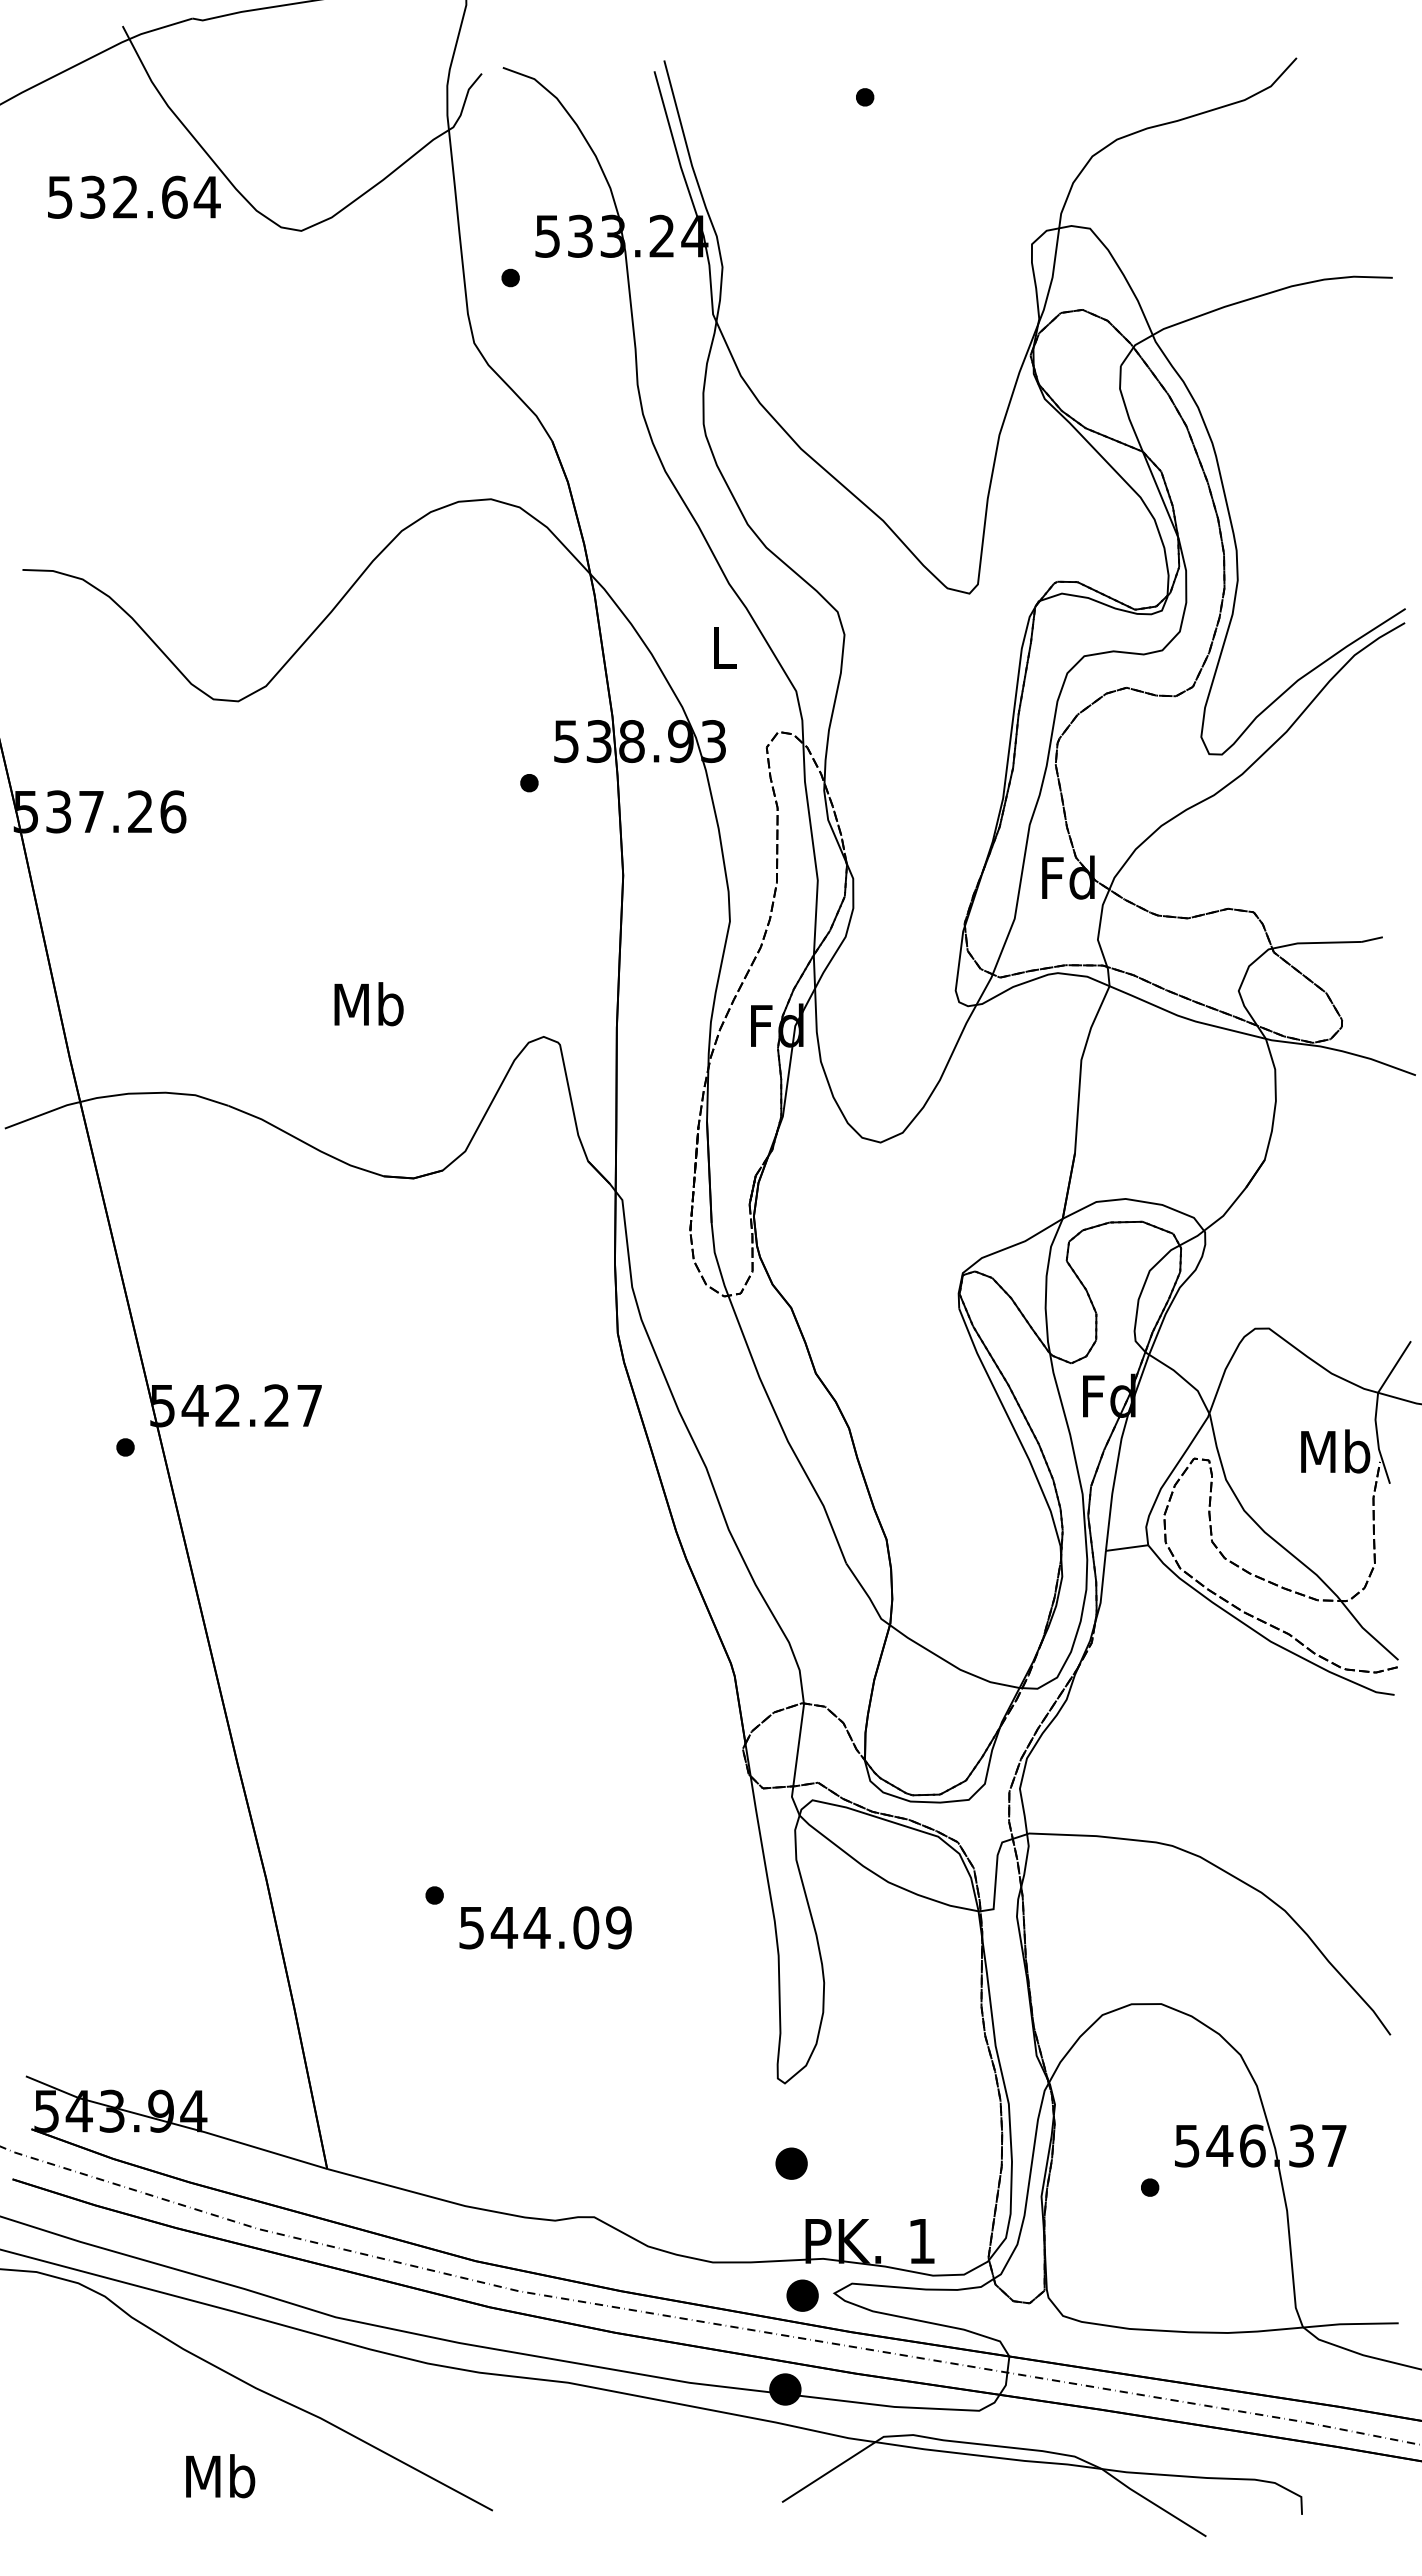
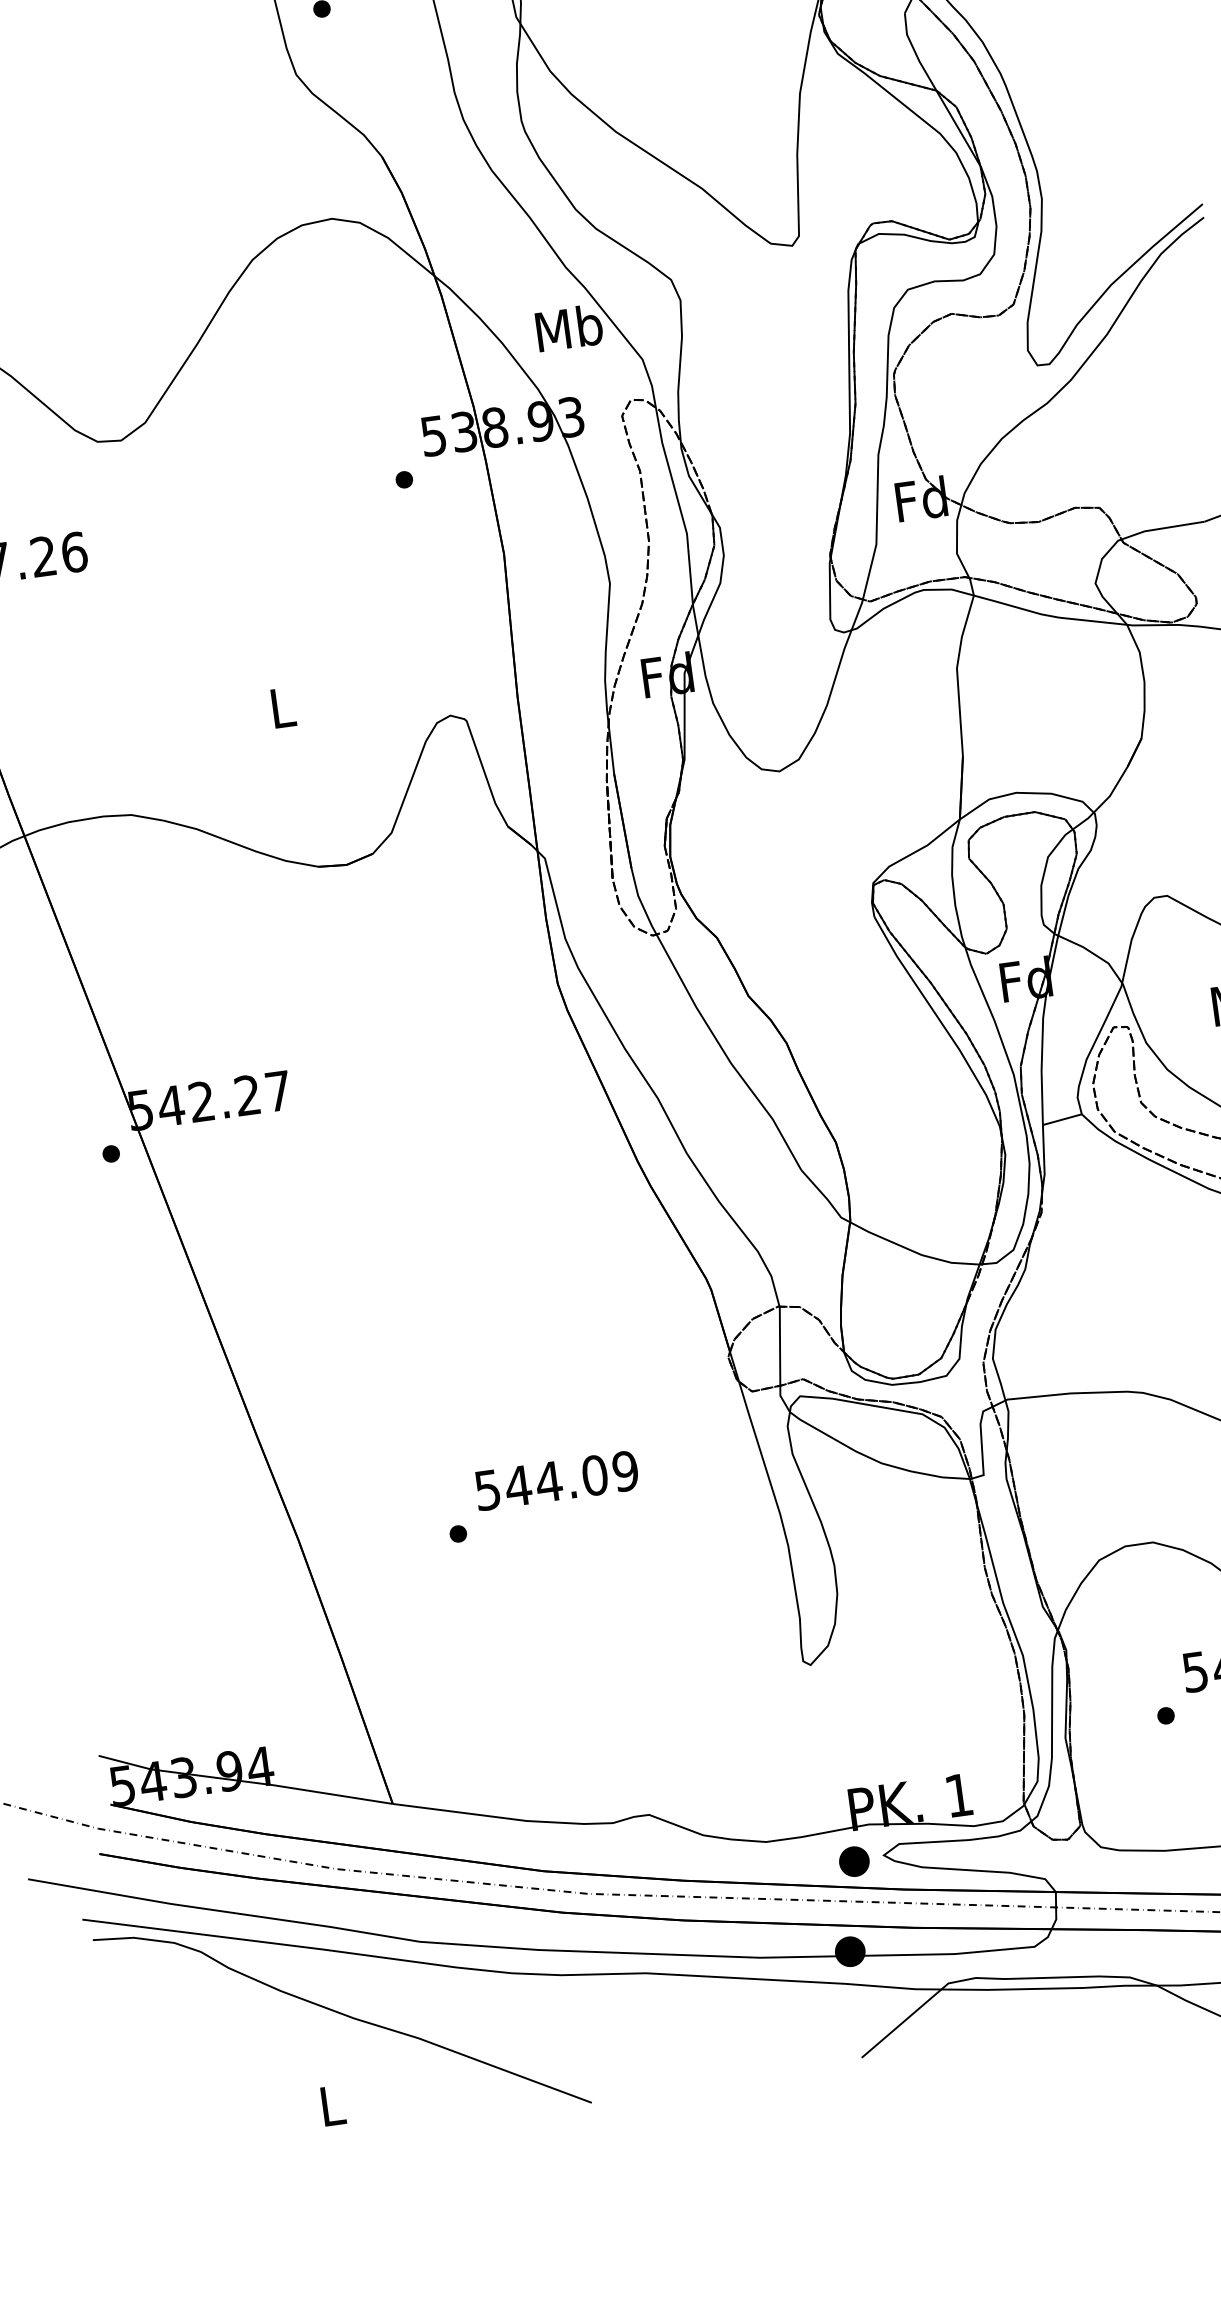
text: (723, 647) -> (568, 327), L -> Mb
text: (368, 1004) -> (282, 707), Mb -> L
text: (545, 1927) -> (556, 1480), moved
part: (791, 2163) -> (826, 1739), removed
text: (220, 2476) -> (332, 2105), Mb -> L

